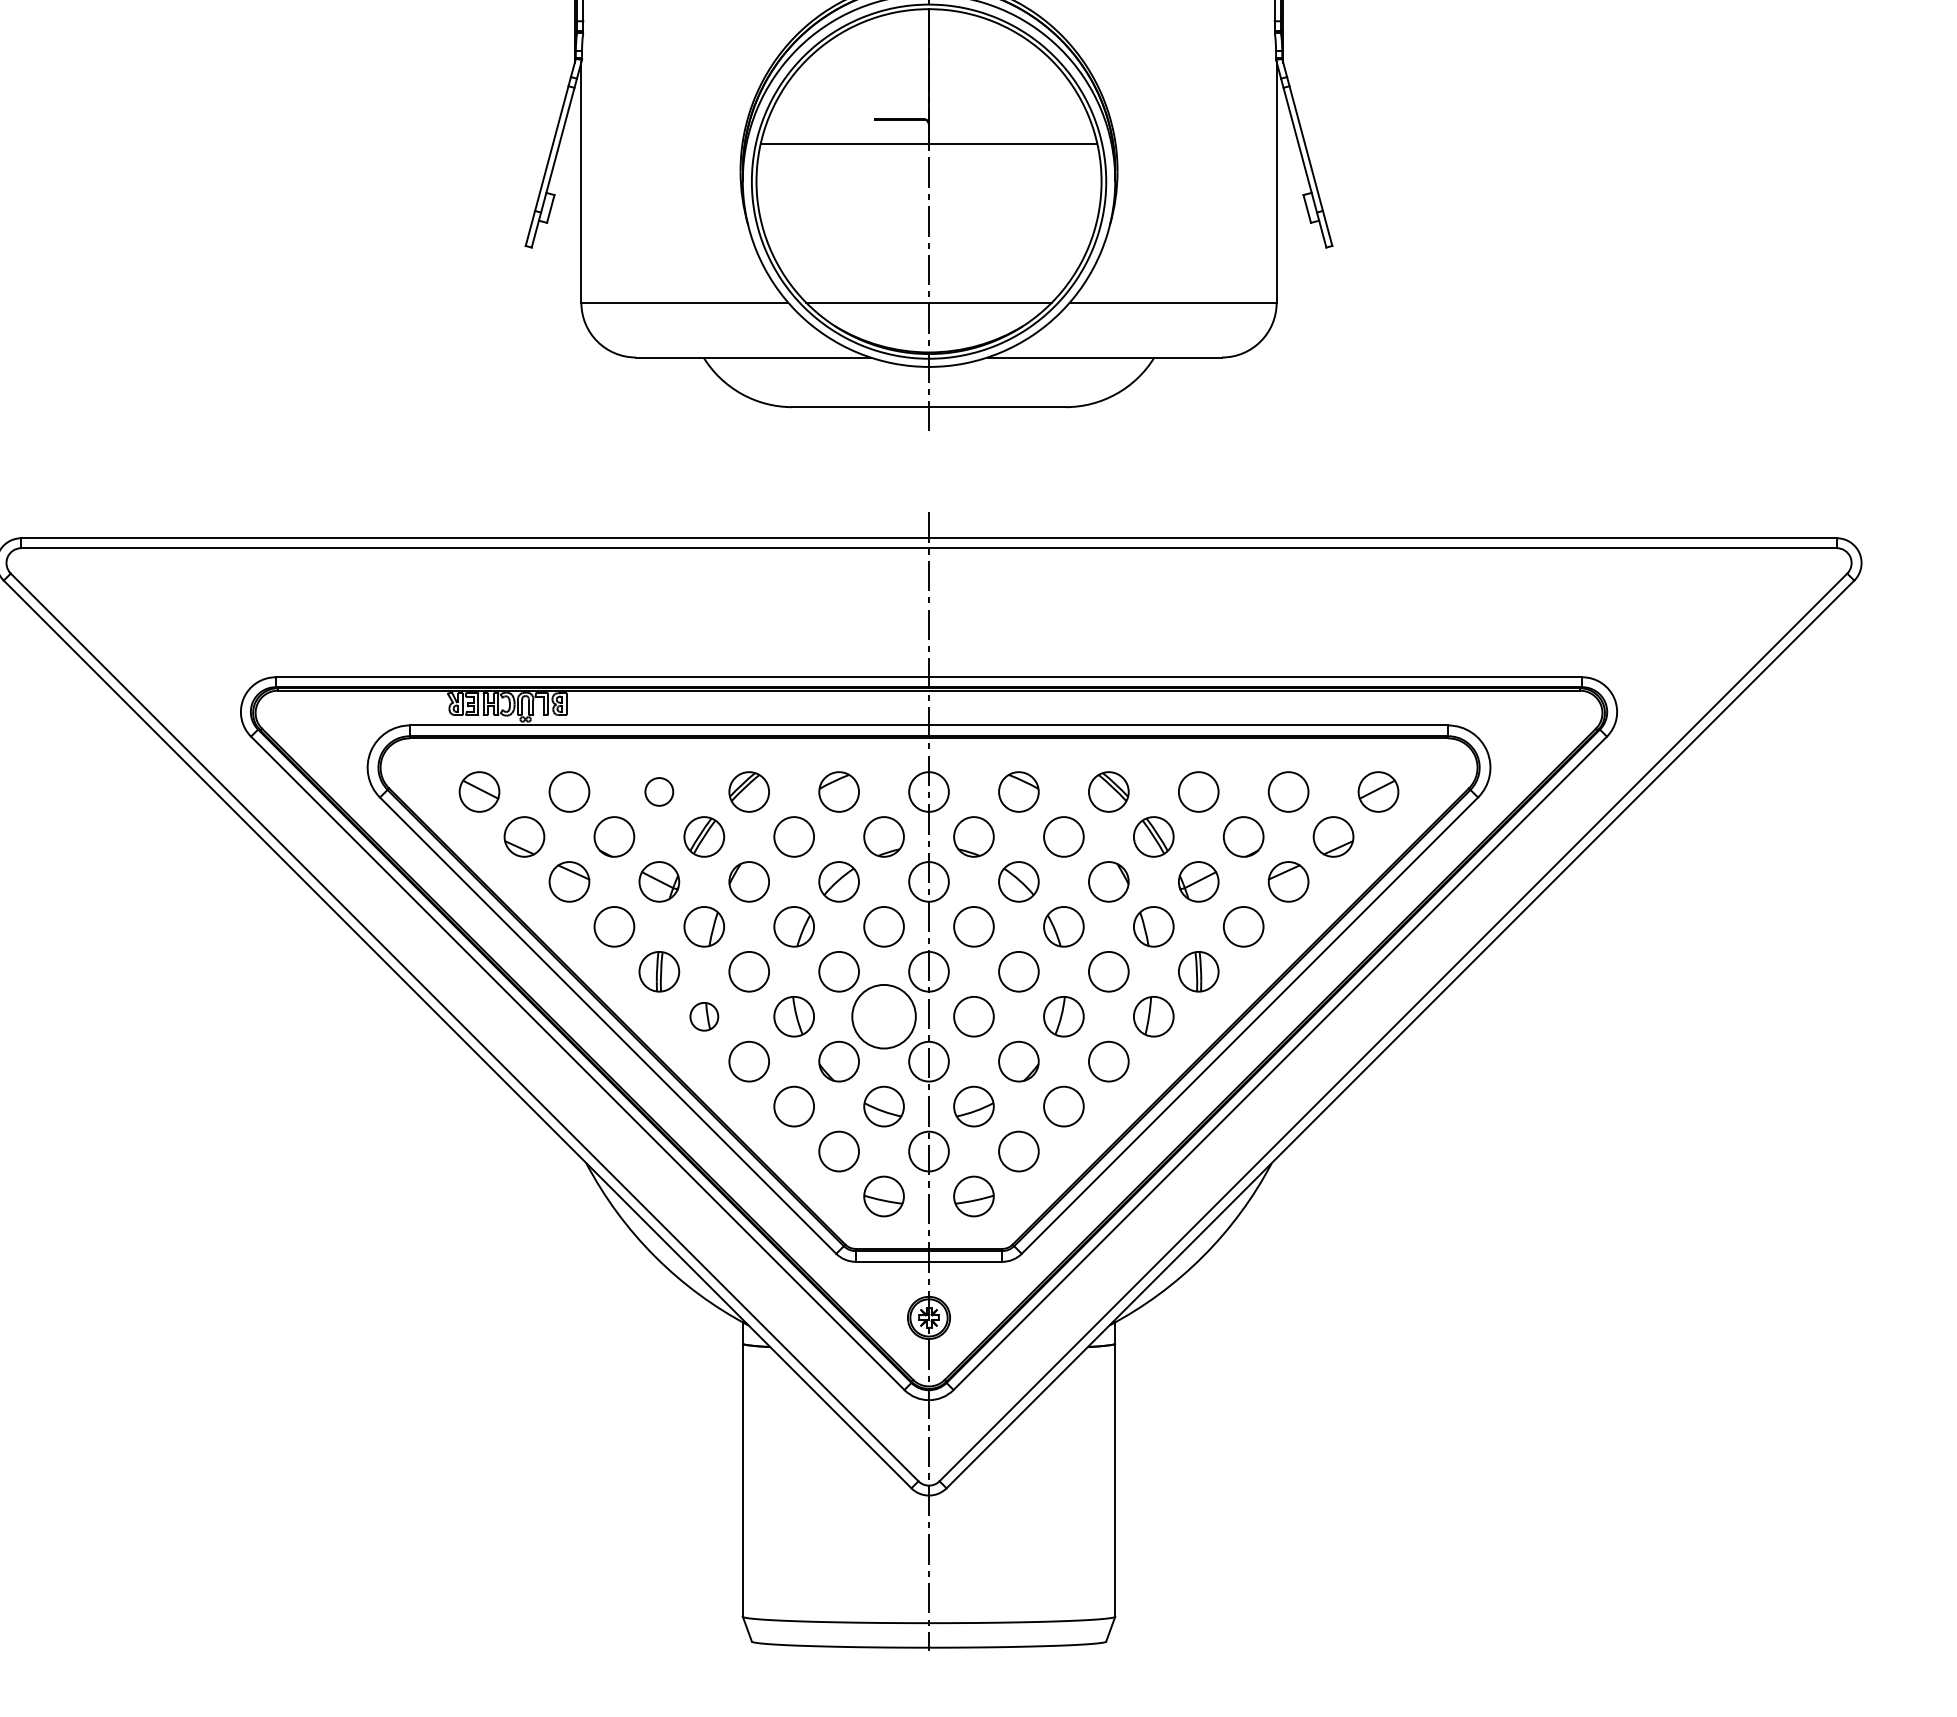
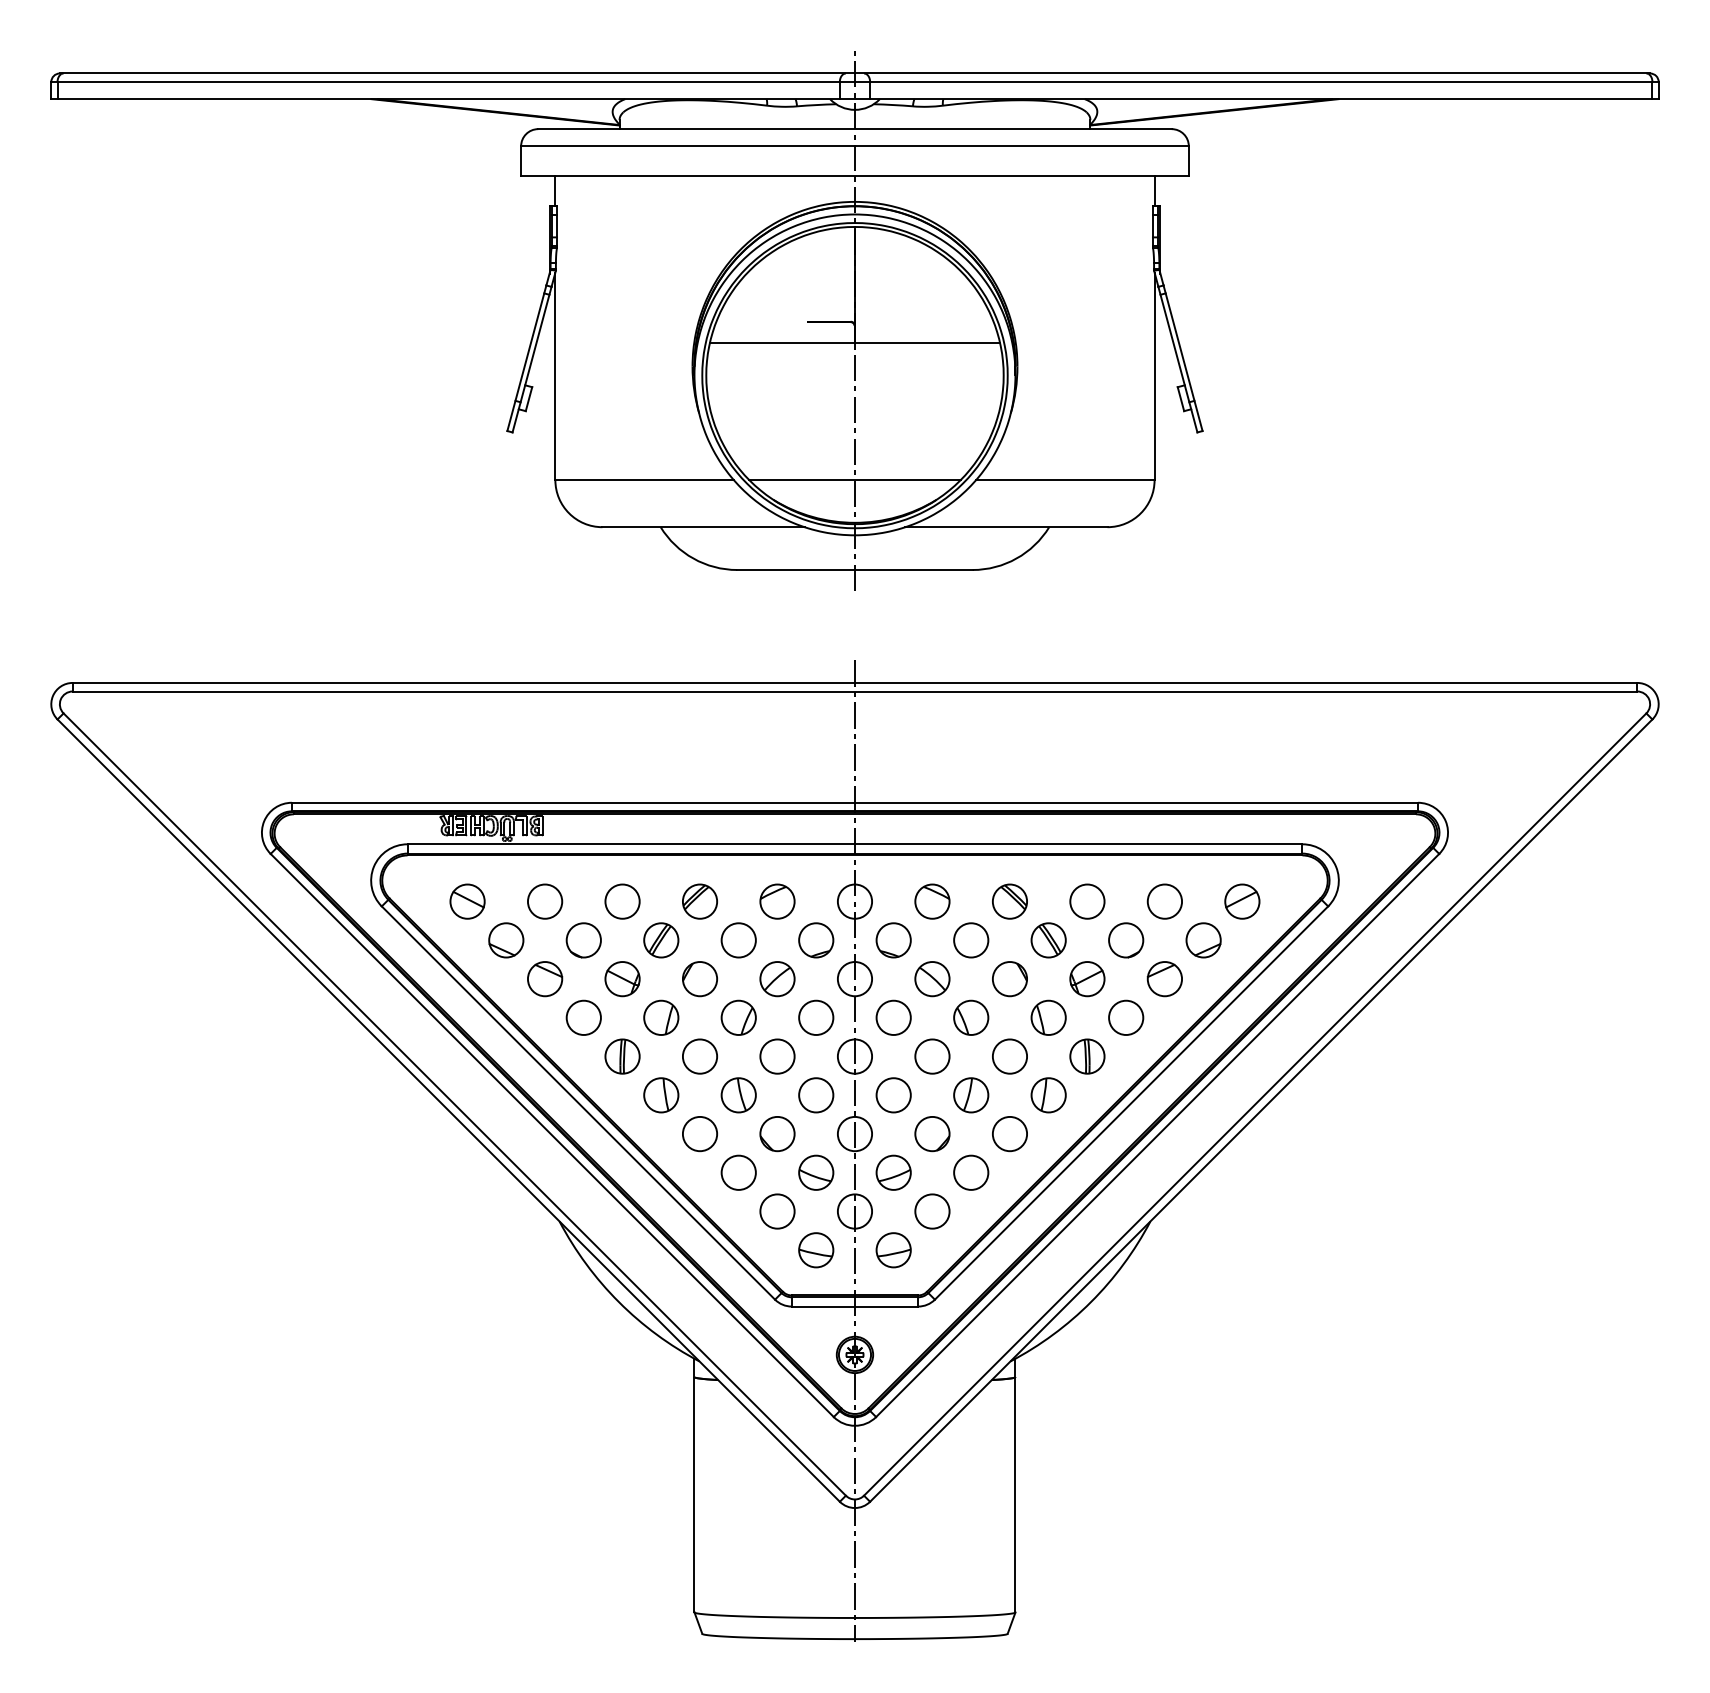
circle: (659, 791) -> (622, 901), size x1.43
part: (704, 1016) -> (661, 1095), size x1.43
circle: (884, 1016) -> (816, 1095), size x0.62

